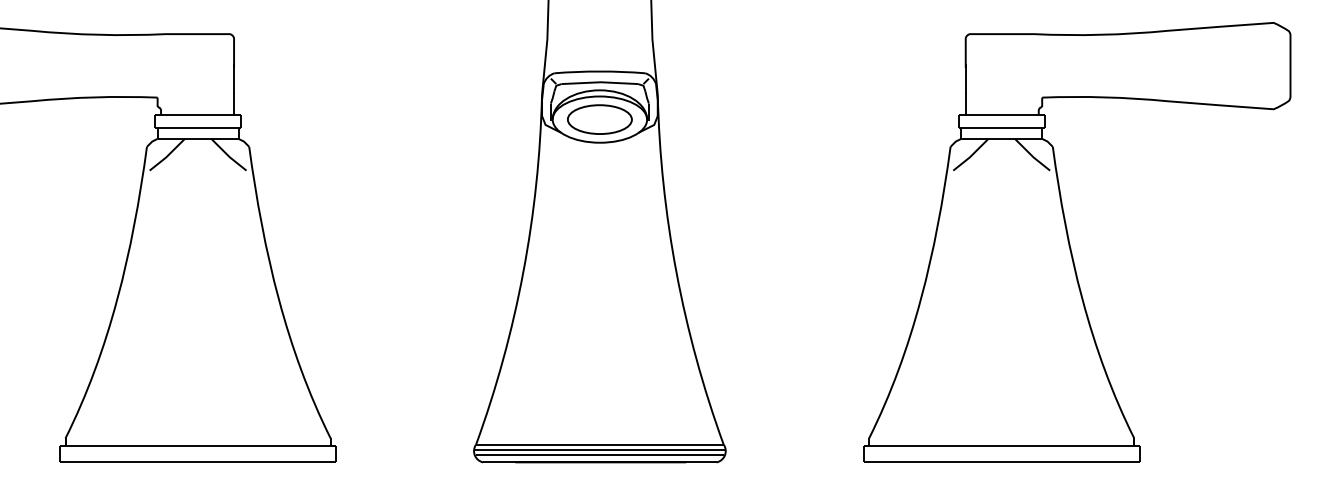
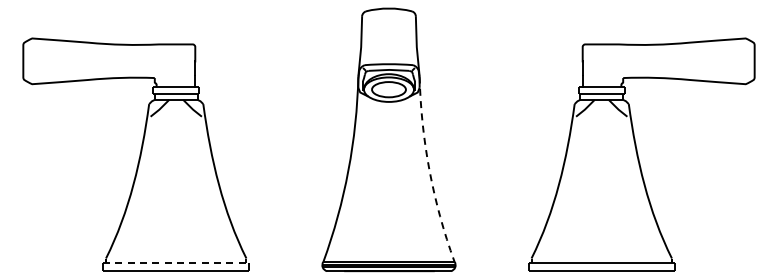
arc: (676, 272) -> (429, 170), solid -> dashed
line: (198, 445) -> (176, 262), solid -> dashed

